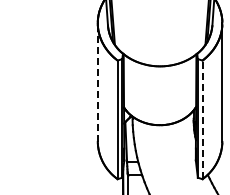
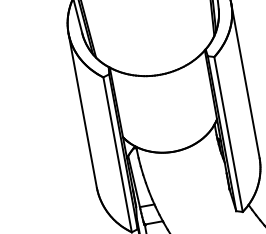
line: (97, 82) -> (82, 110), dashed -> solid
line: (202, 119) -> (228, 133), dashed -> solid

